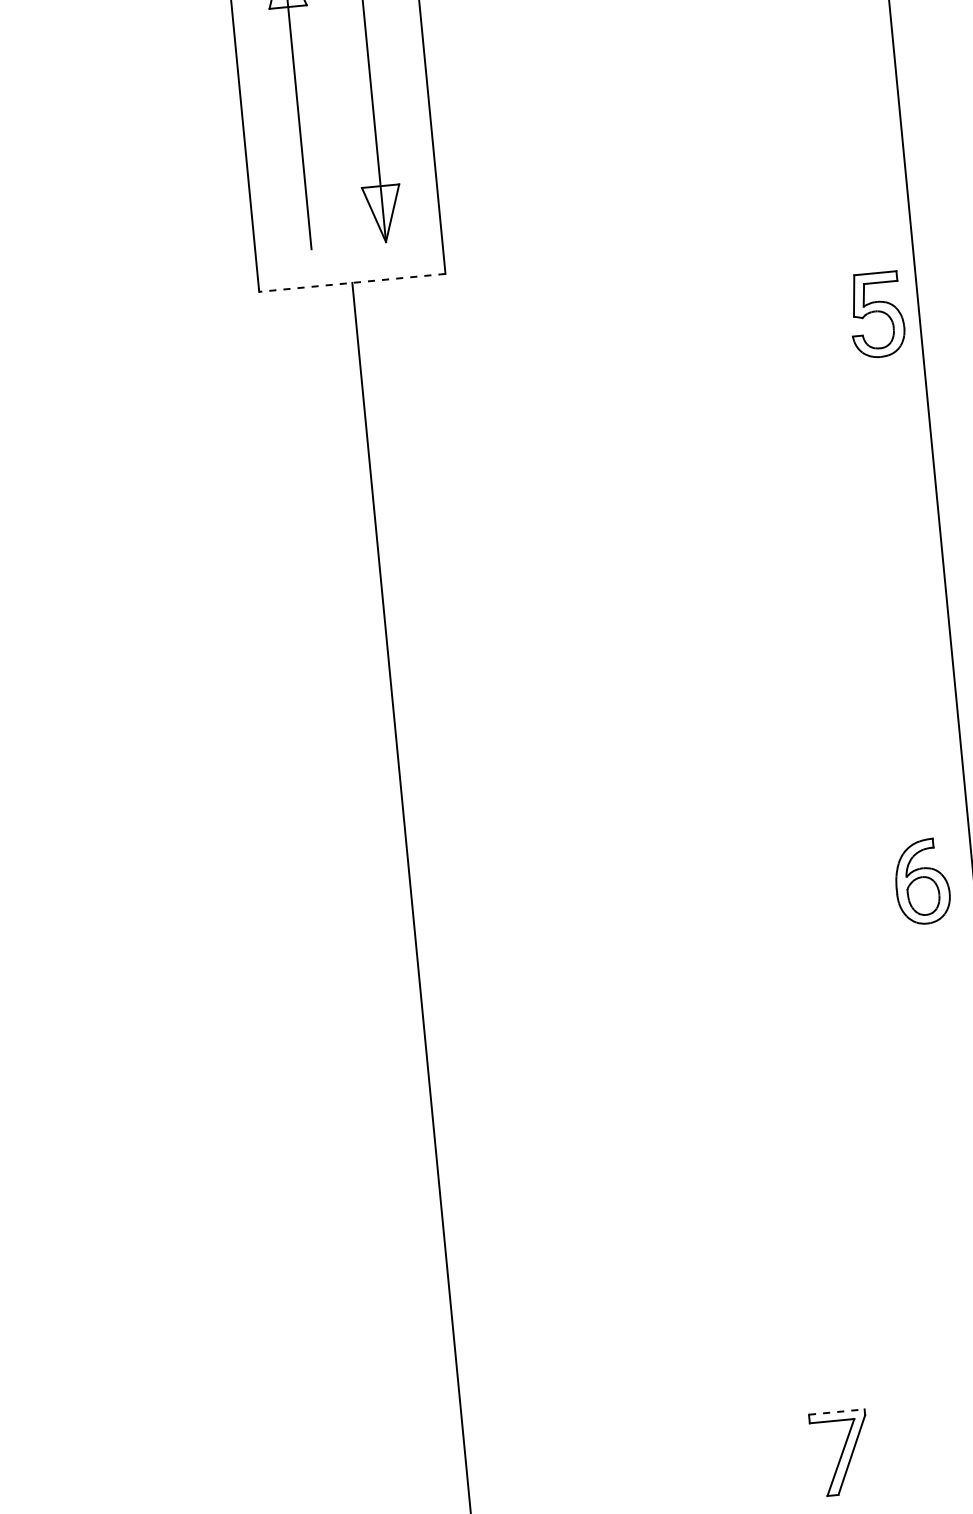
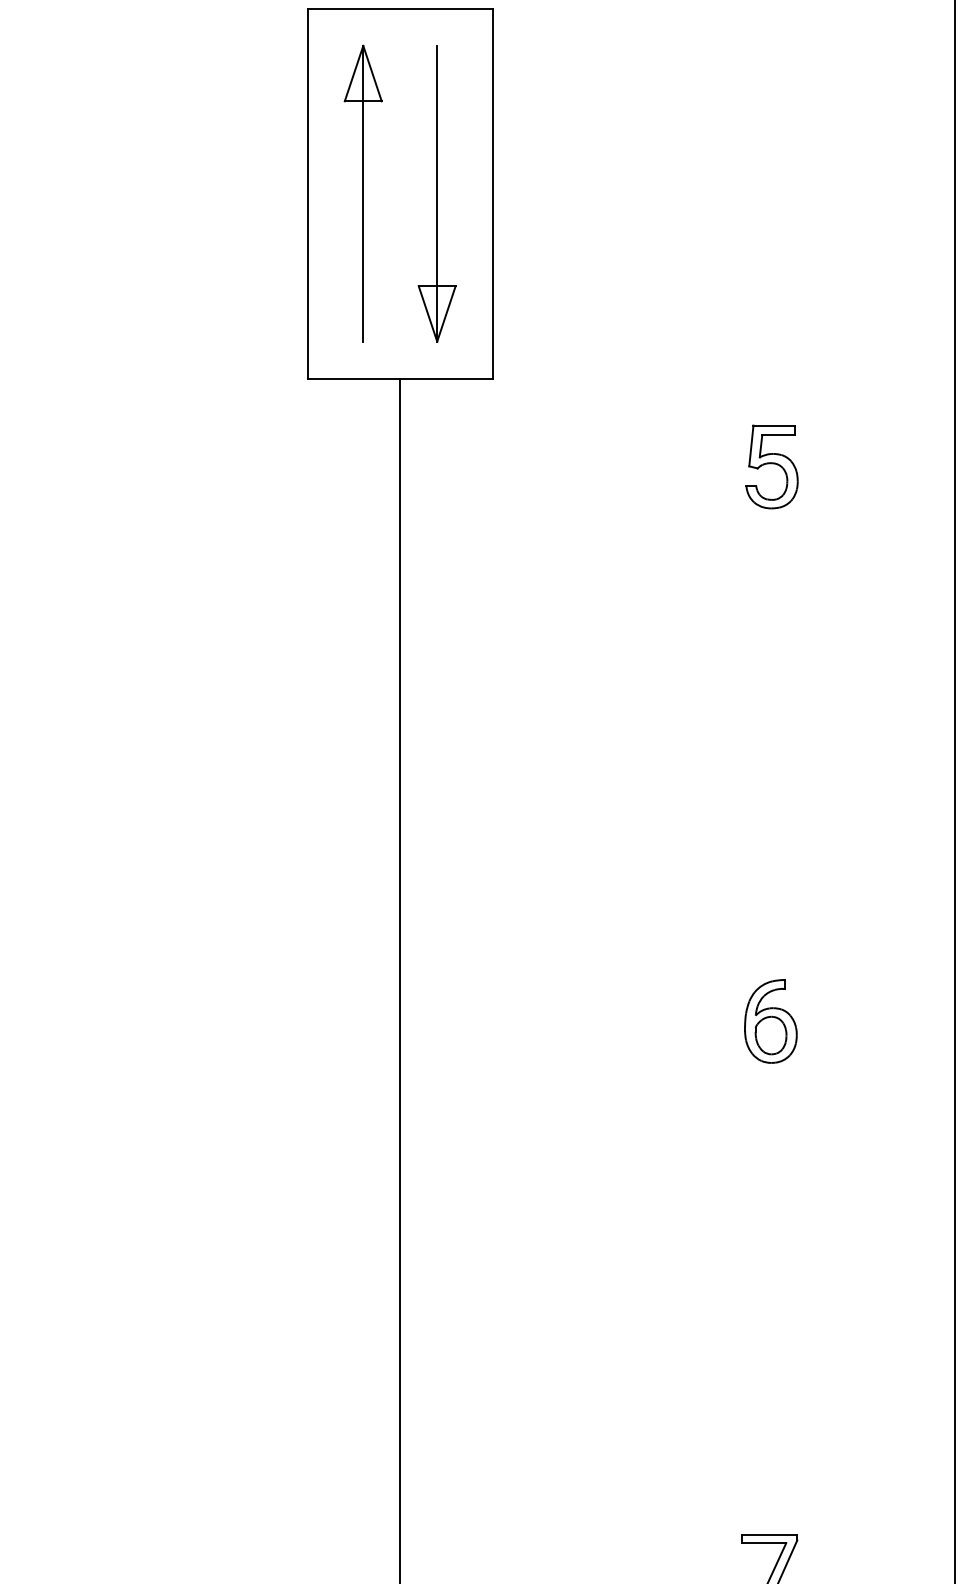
line: (351, 282) -> (399, 378), dashed -> solid
part: (876, 314) -> (771, 466), moved
part: (921, 881) -> (770, 1021), moved
line: (836, 1411) -> (769, 1534), dashed -> solid

